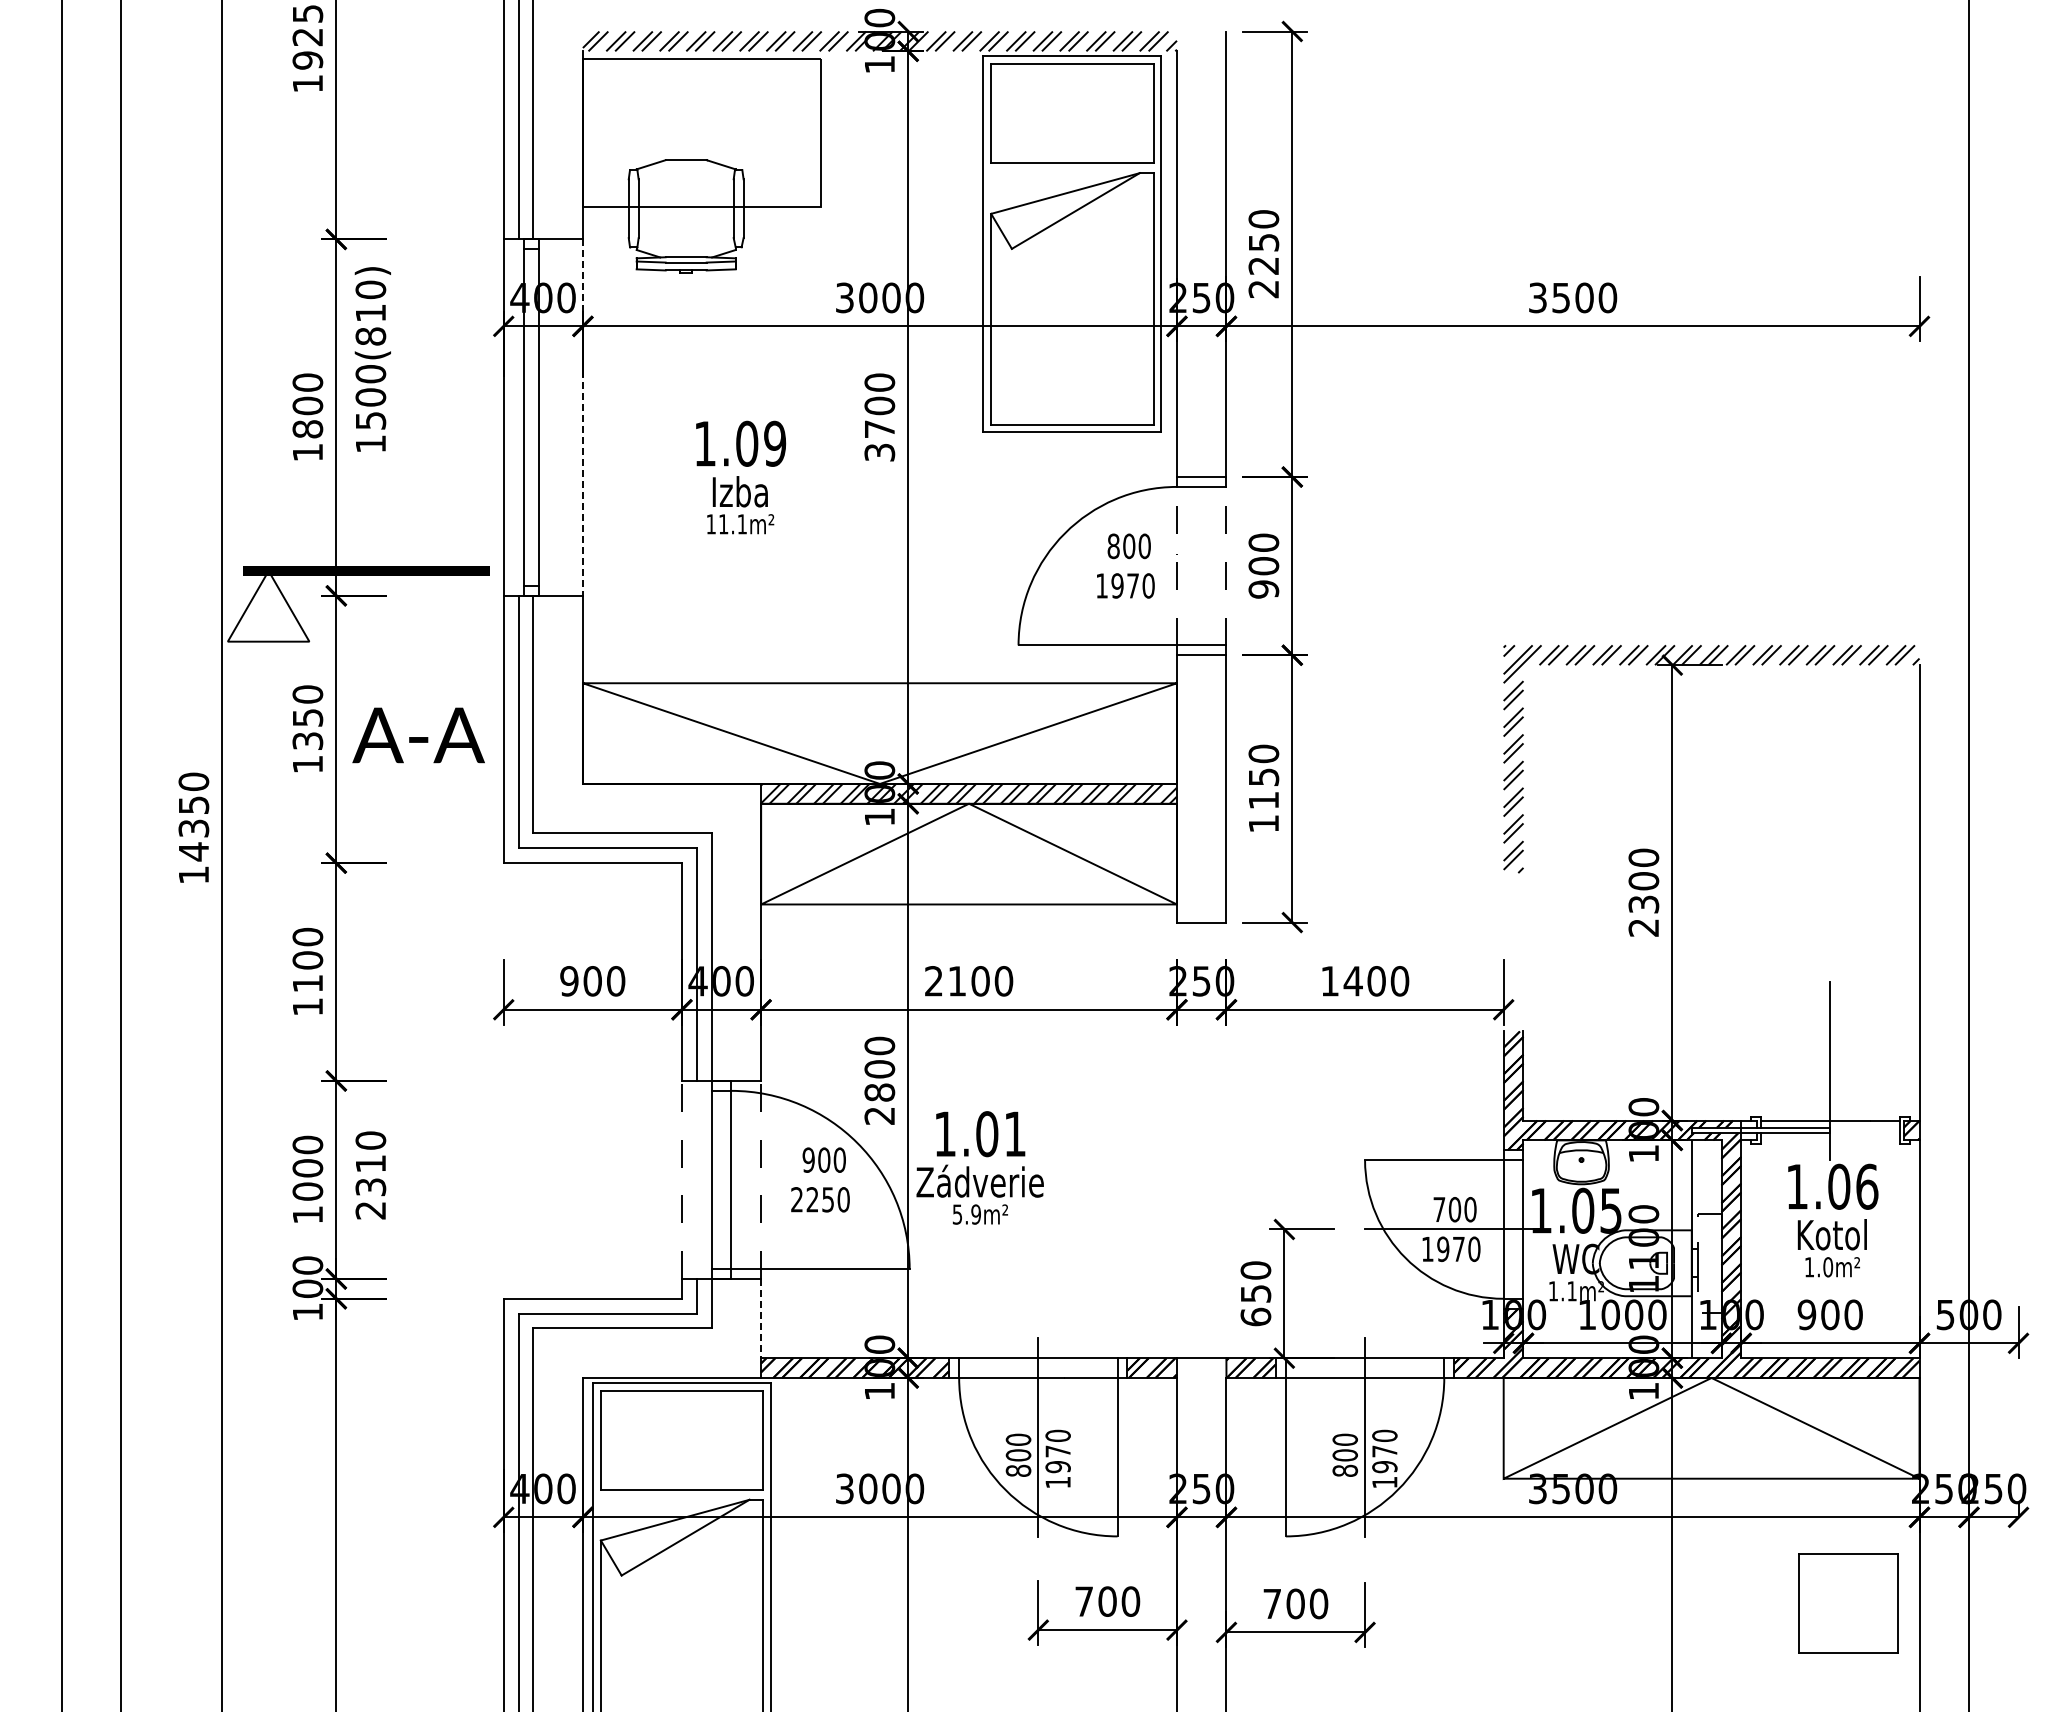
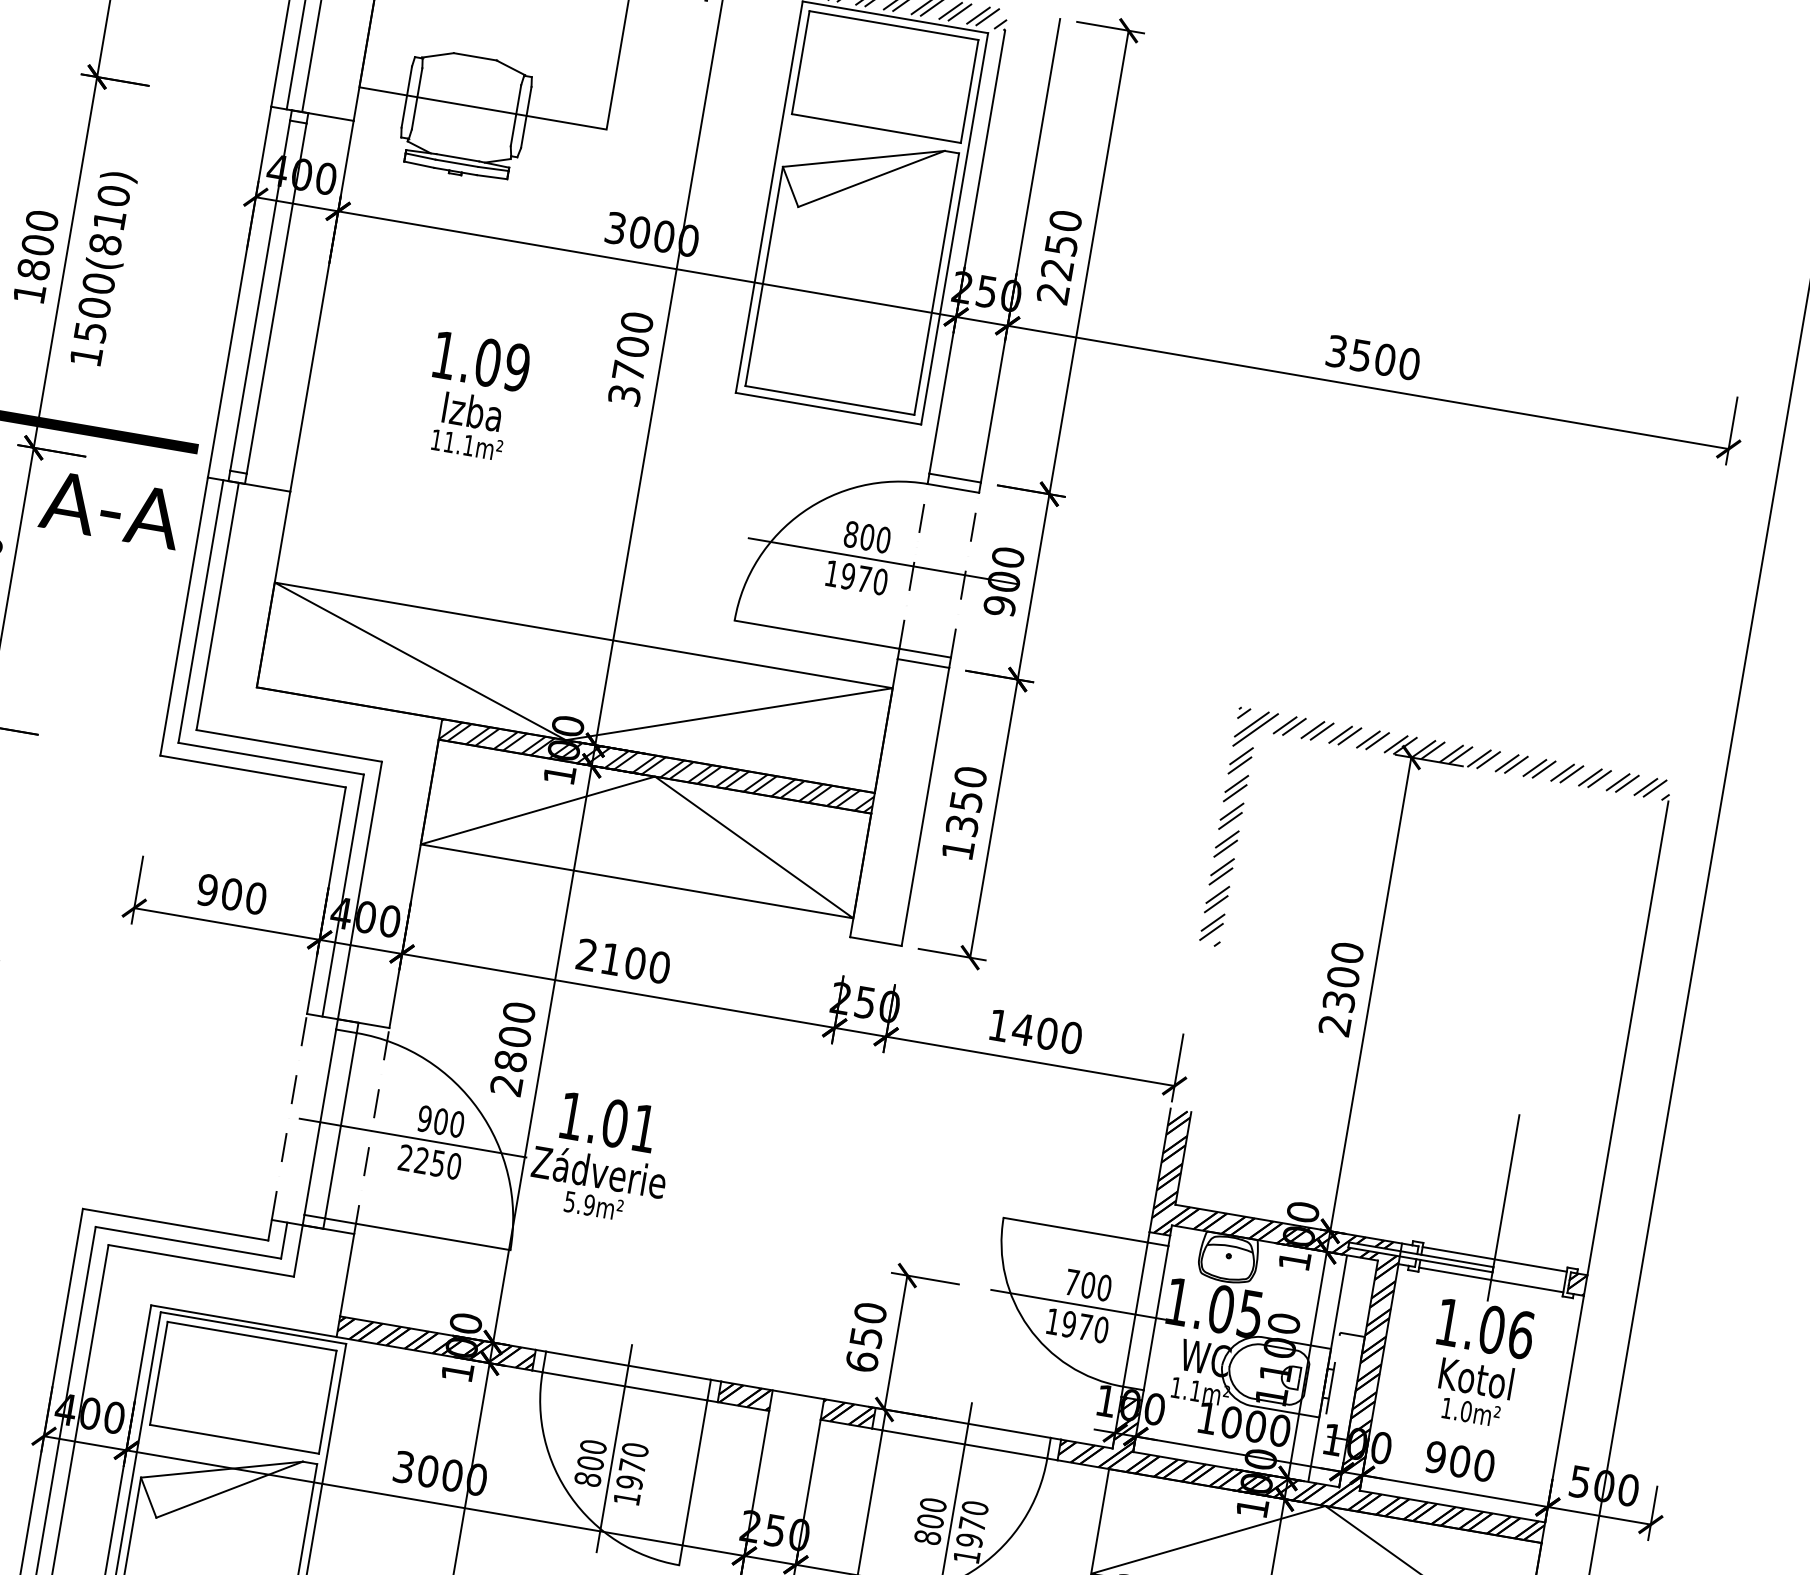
text: (372, 359) -> (103, 268), moved
line: (582, 418) -> (321, 307), dashed -> solid
line: (1146, 566) -> (881, 561), added
text: (418, 735) -> (111, 509), moved
text: (1263, 800) -> (961, 825), 1150 -> 1350
line: (1830, 1140) -> (1491, 1280), added
line: (800, 1179) -> (412, 1137), added
line: (761, 1318) -> (347, 1275), dashed -> solid

